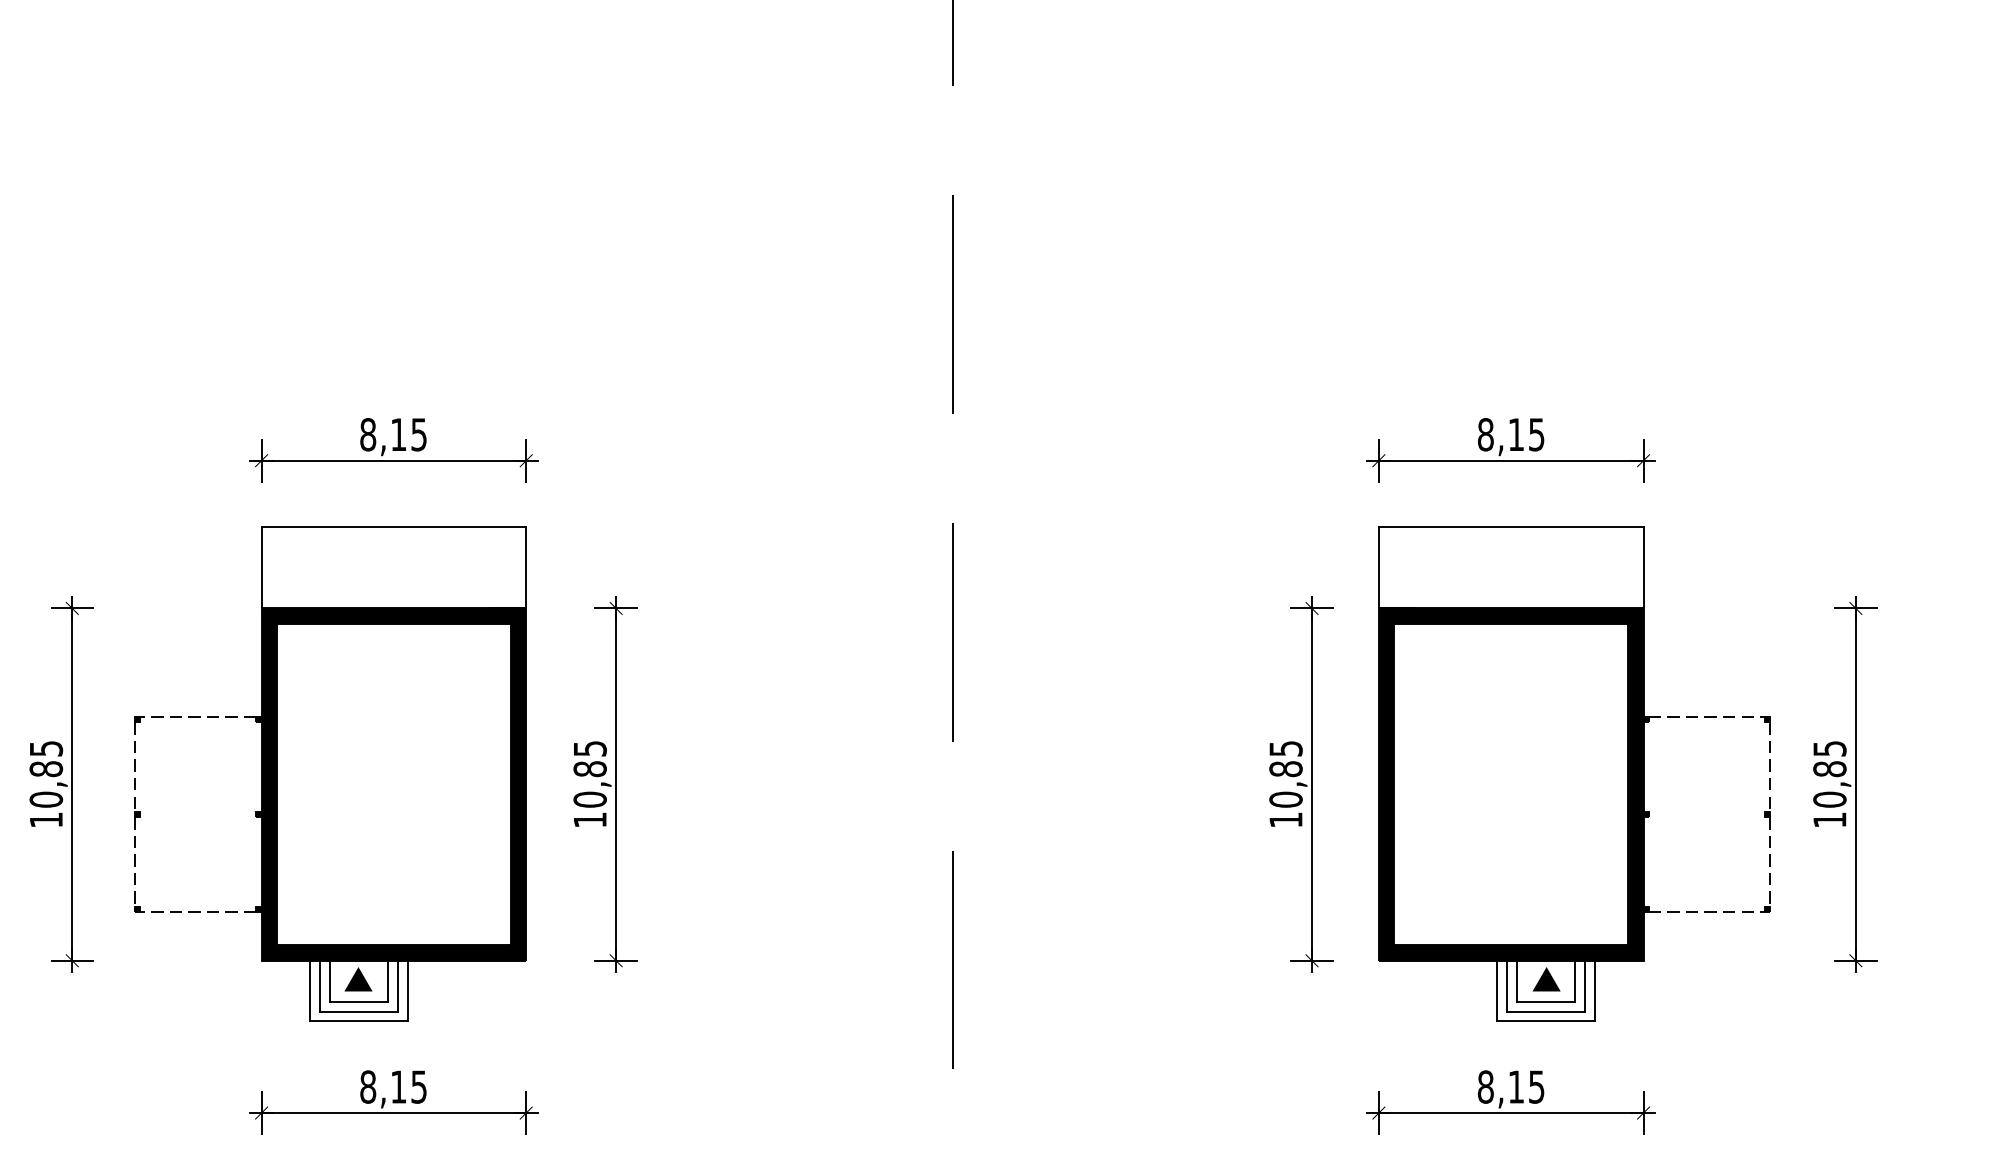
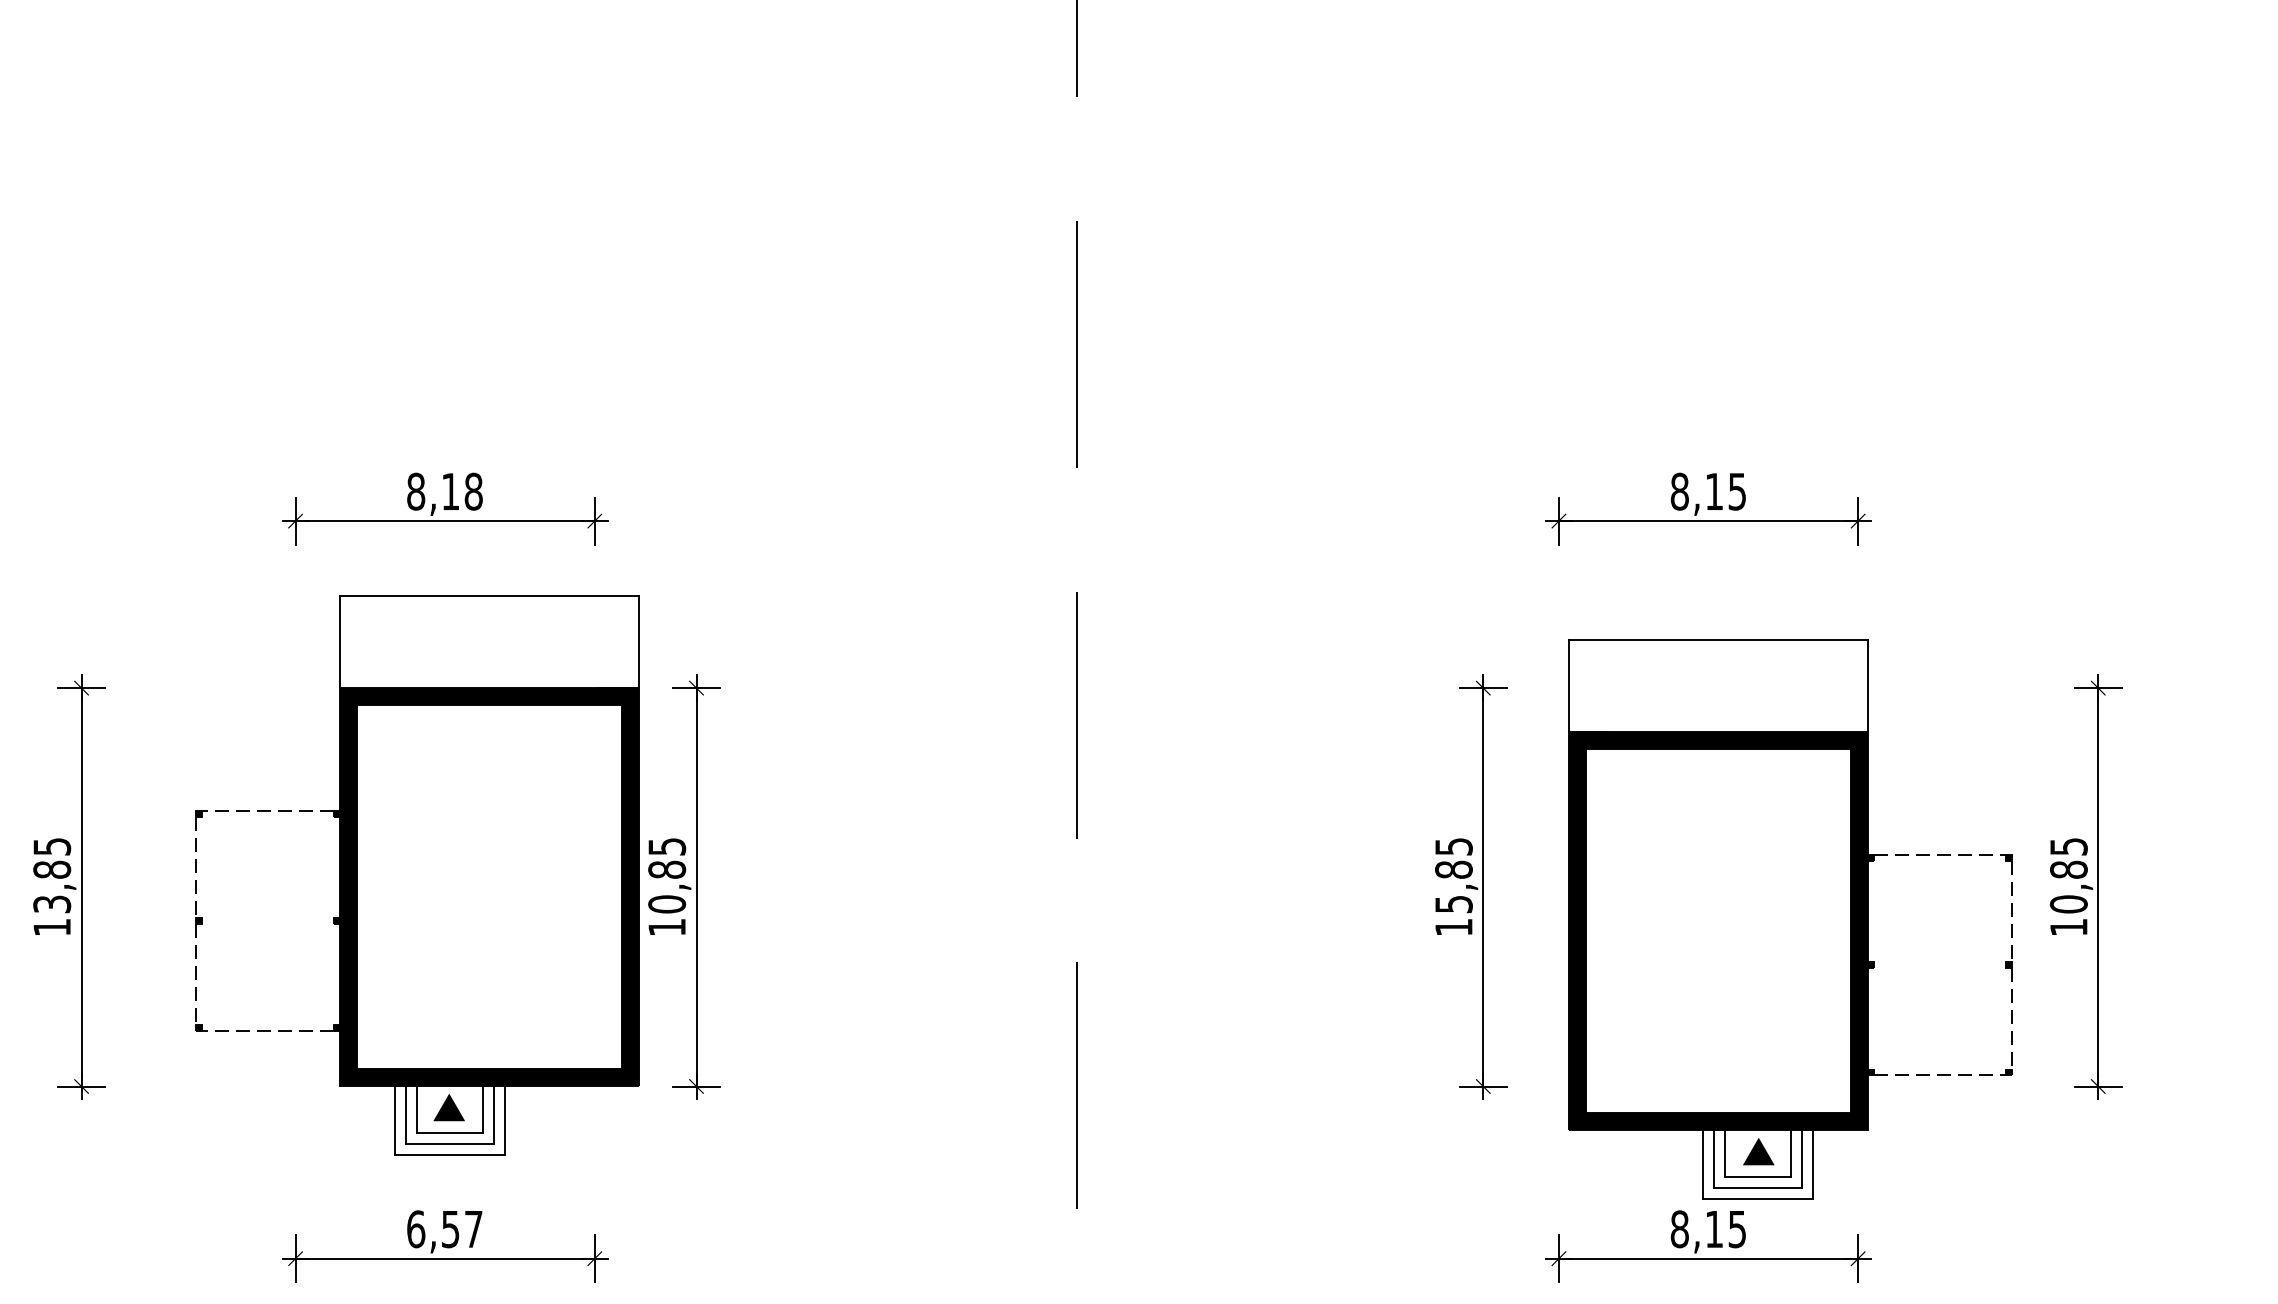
text: (419, 434) -> (474, 491), 8,15 -> 8,18
part: (330, 773) -> (417, 874), moved
part: (1574, 773) -> (1790, 918), moved
text: (46, 799) -> (52, 904), 10,85 -> 13,85
text: (1285, 799) -> (1453, 904), 10,85 -> 15,85
text: (393, 1086) -> (444, 1228), 8,15 -> 6,57

